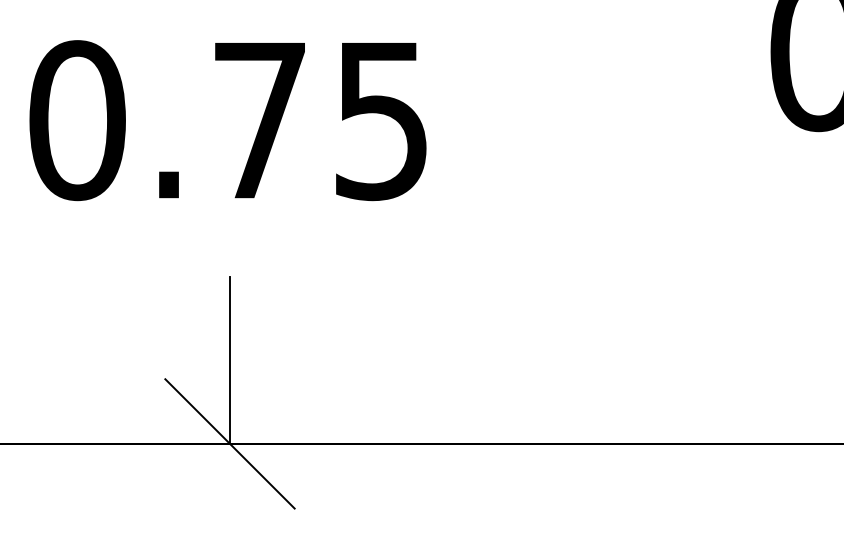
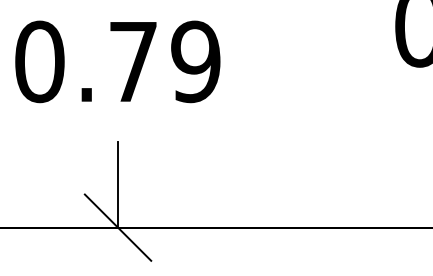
text: (381, 119) -> (195, 61), 0.75 -> 0.79

